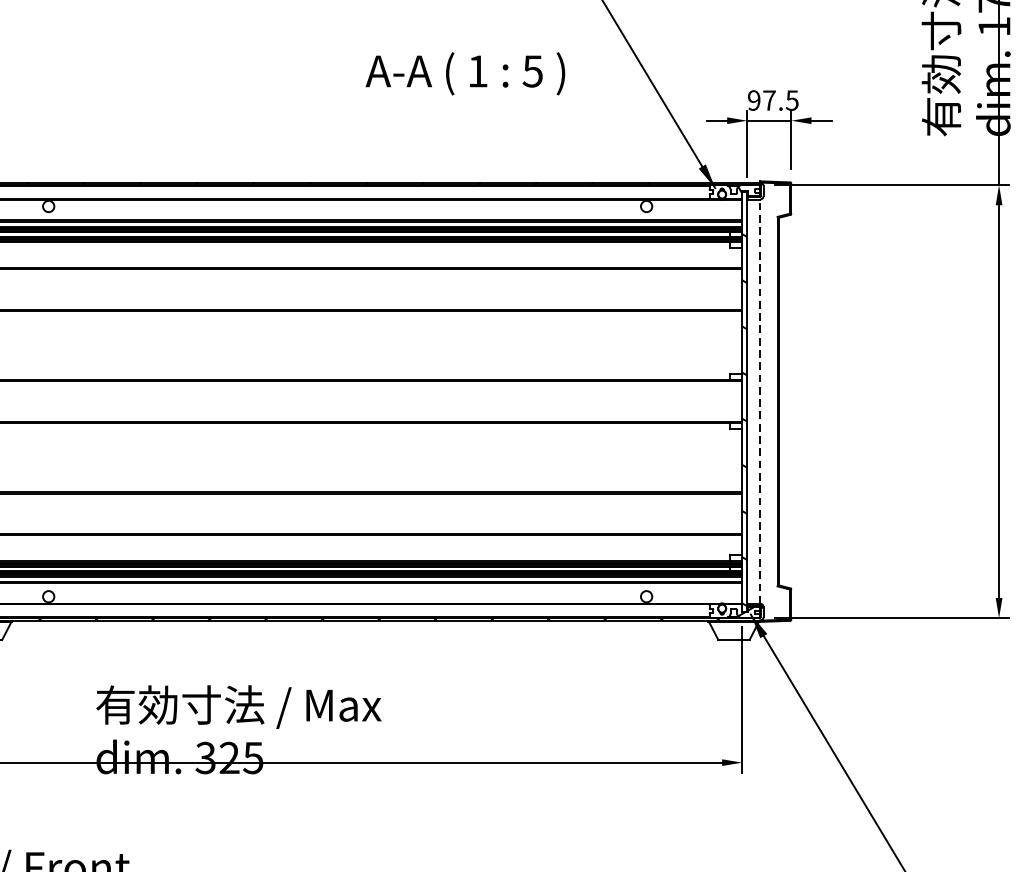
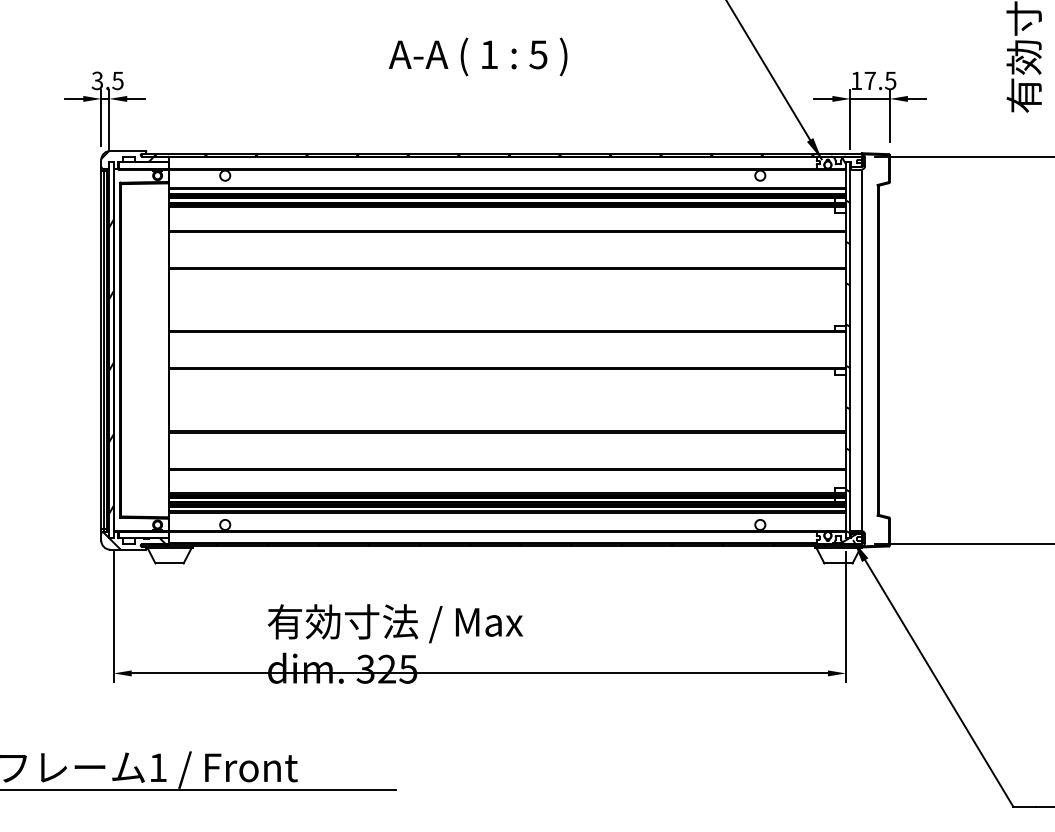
text: (465, 73) -> (478, 56), moved
text: (754, 100) -> (856, 80), 97.5 -> 17.5
line: (759, 401) -> (861, 350), dashed -> solid

